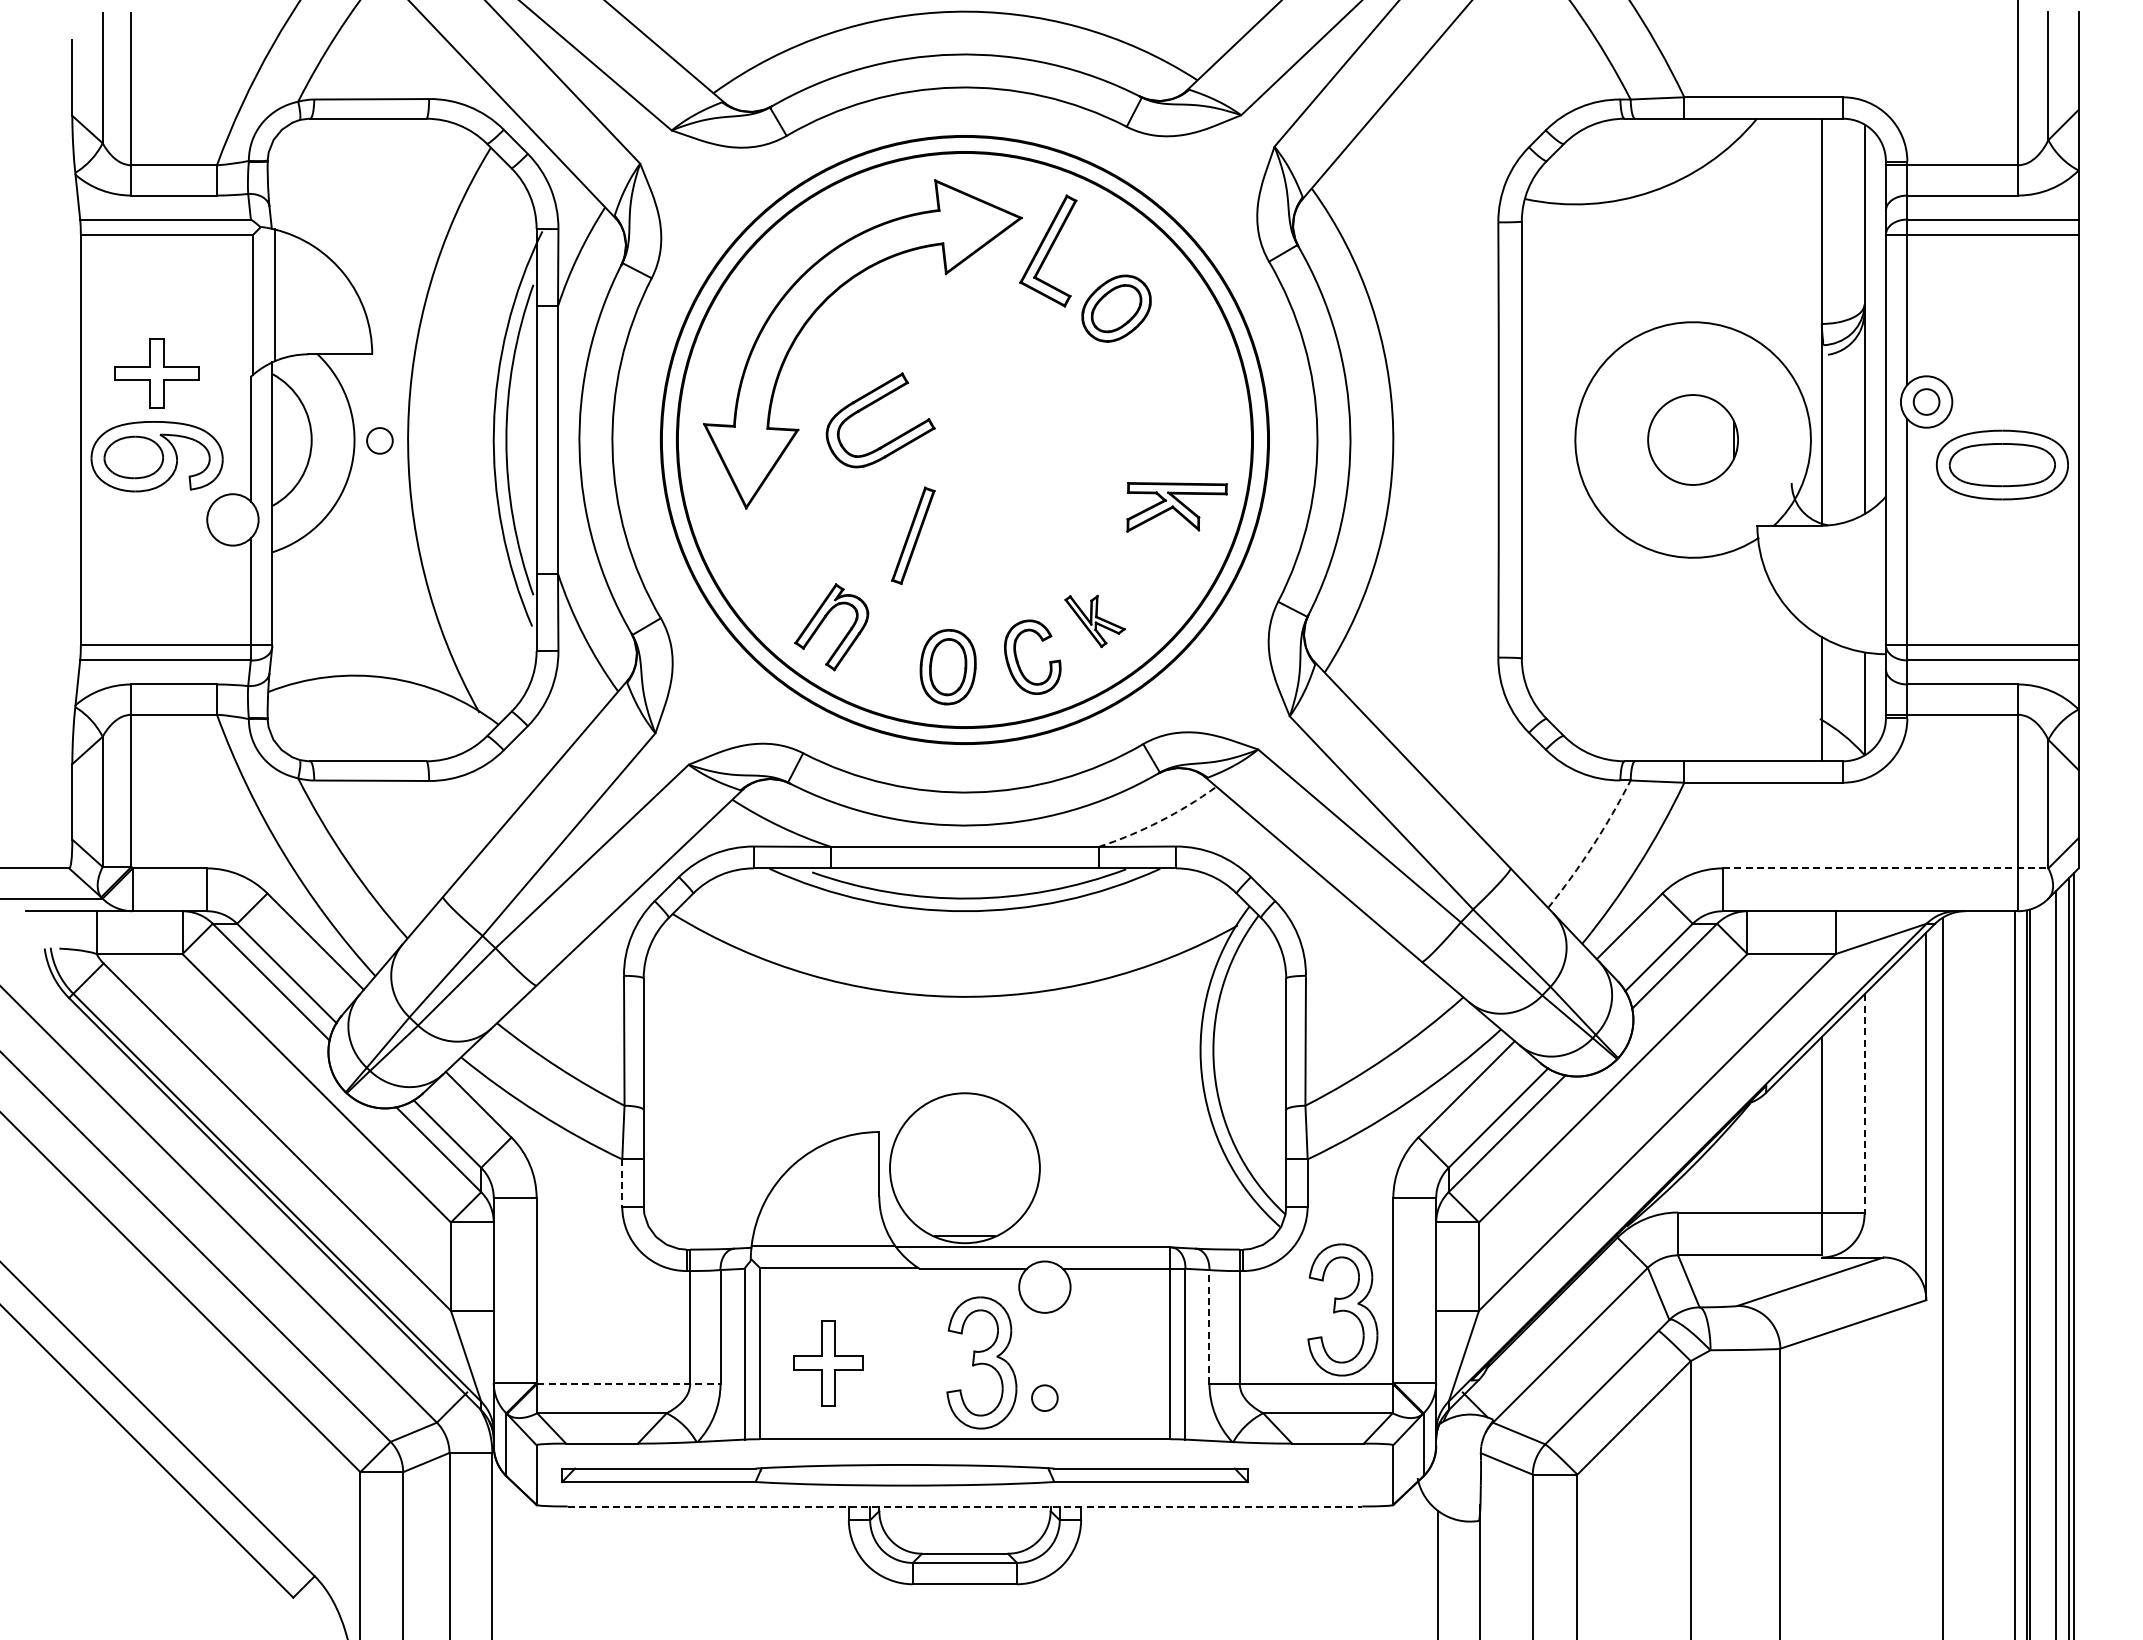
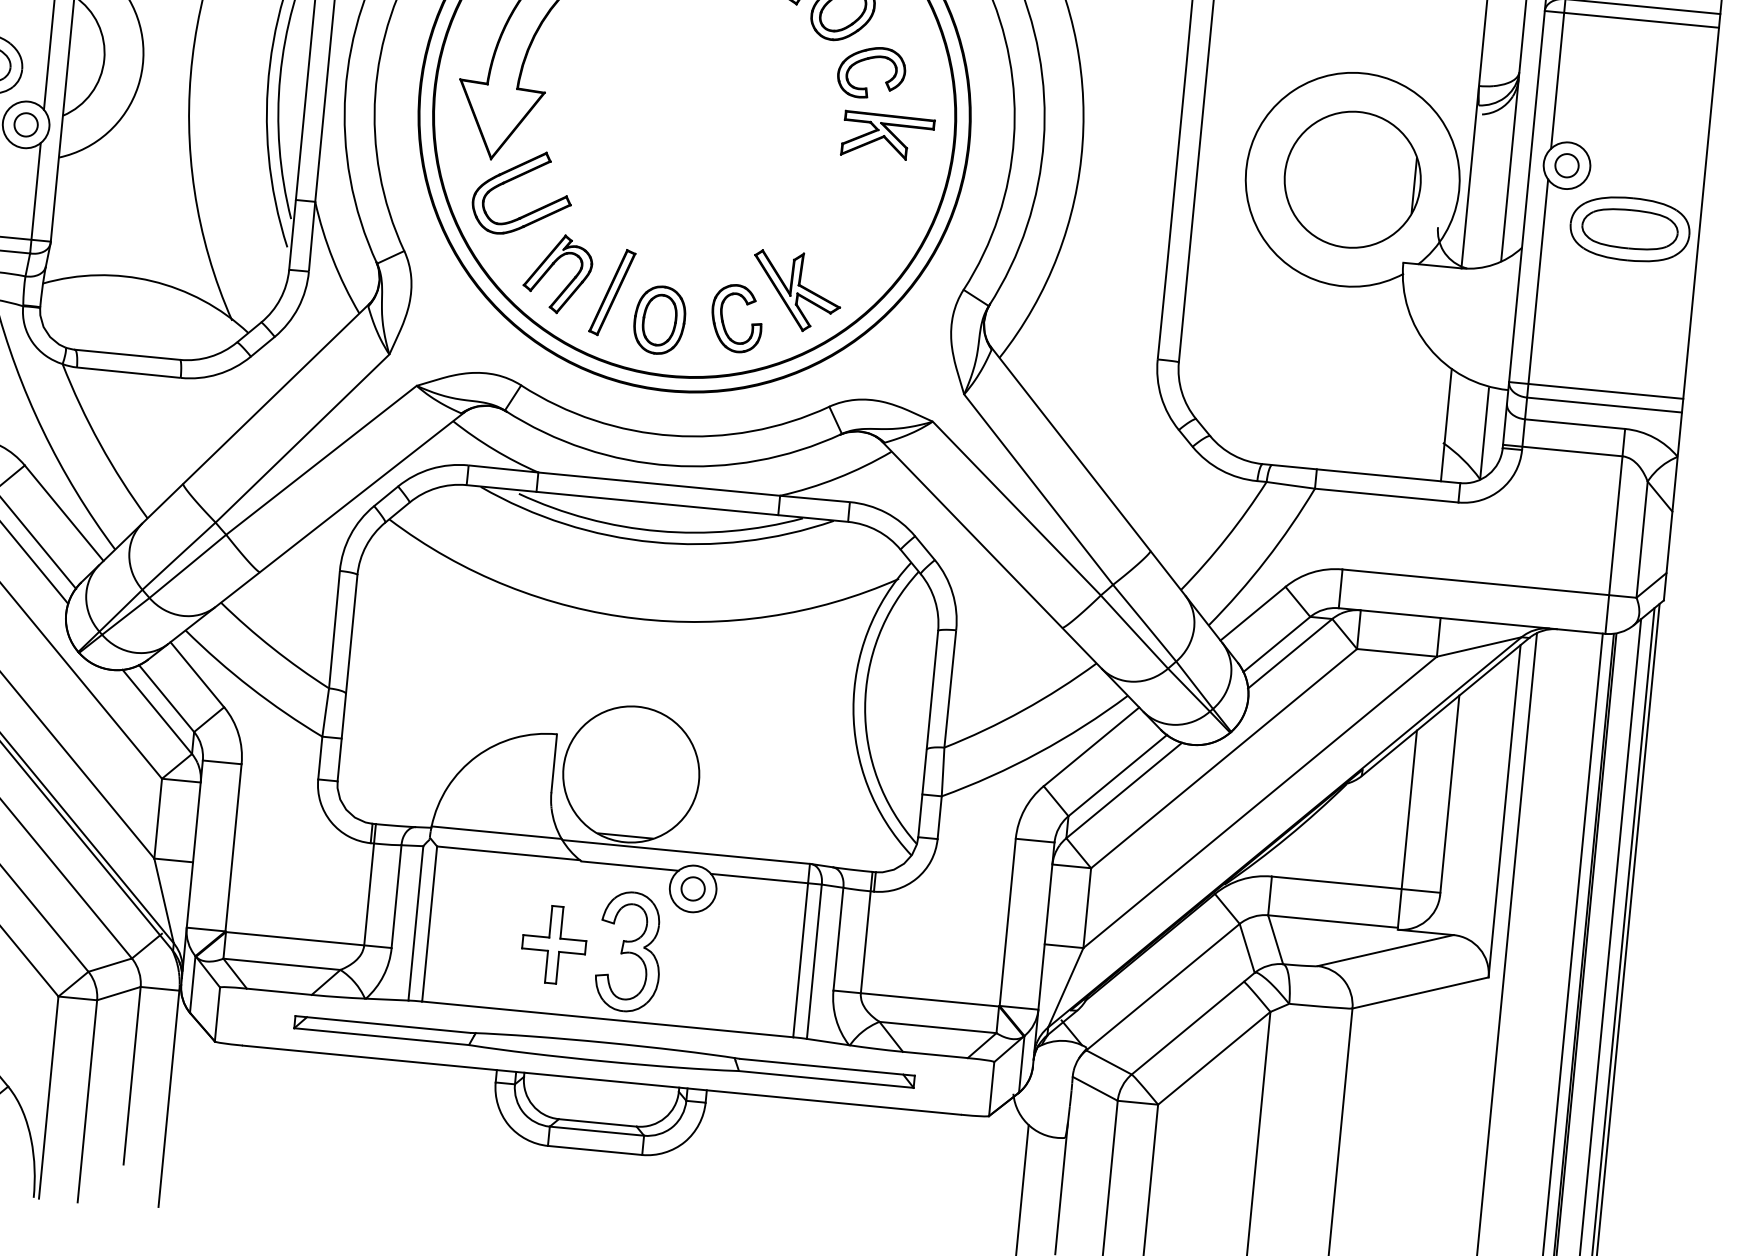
part: (1150, 359) -> (869, 59), added
part: (871, 405) -> (515, 178), moved
part: (1692, 439) -> (1352, 179), size x1.67
circle: (379, 440) -> (25, 124), moved
part: (1176, 507) -> (887, 137), moved
part: (913, 535) -> (612, 292), moved
part: (1094, 621) -> (795, 291), size x1.67
arc: (1159, 821) -> (837, 478), dashed -> solid
arc: (1592, 846) -> (1226, 538), dashed -> solid
line: (1885, 868) -> (1489, 583), dashed -> solid
line: (1864, 1105) -> (1449, 796), dashed -> solid
line: (622, 1183) -> (320, 758), dashed -> solid
part: (1342, 1309) -> (960, 935), removed
line: (1209, 1326) -> (838, 938), dashed -> solid
part: (828, 1363) -> (554, 945), moved
line: (628, 1383) -> (308, 939), dashed -> solid
circle: (1044, 1397) -> (692, 888), moved
part: (904, 1475) -> (604, 1052), moved
line: (965, 1506) -> (602, 1080), dashed -> solid

